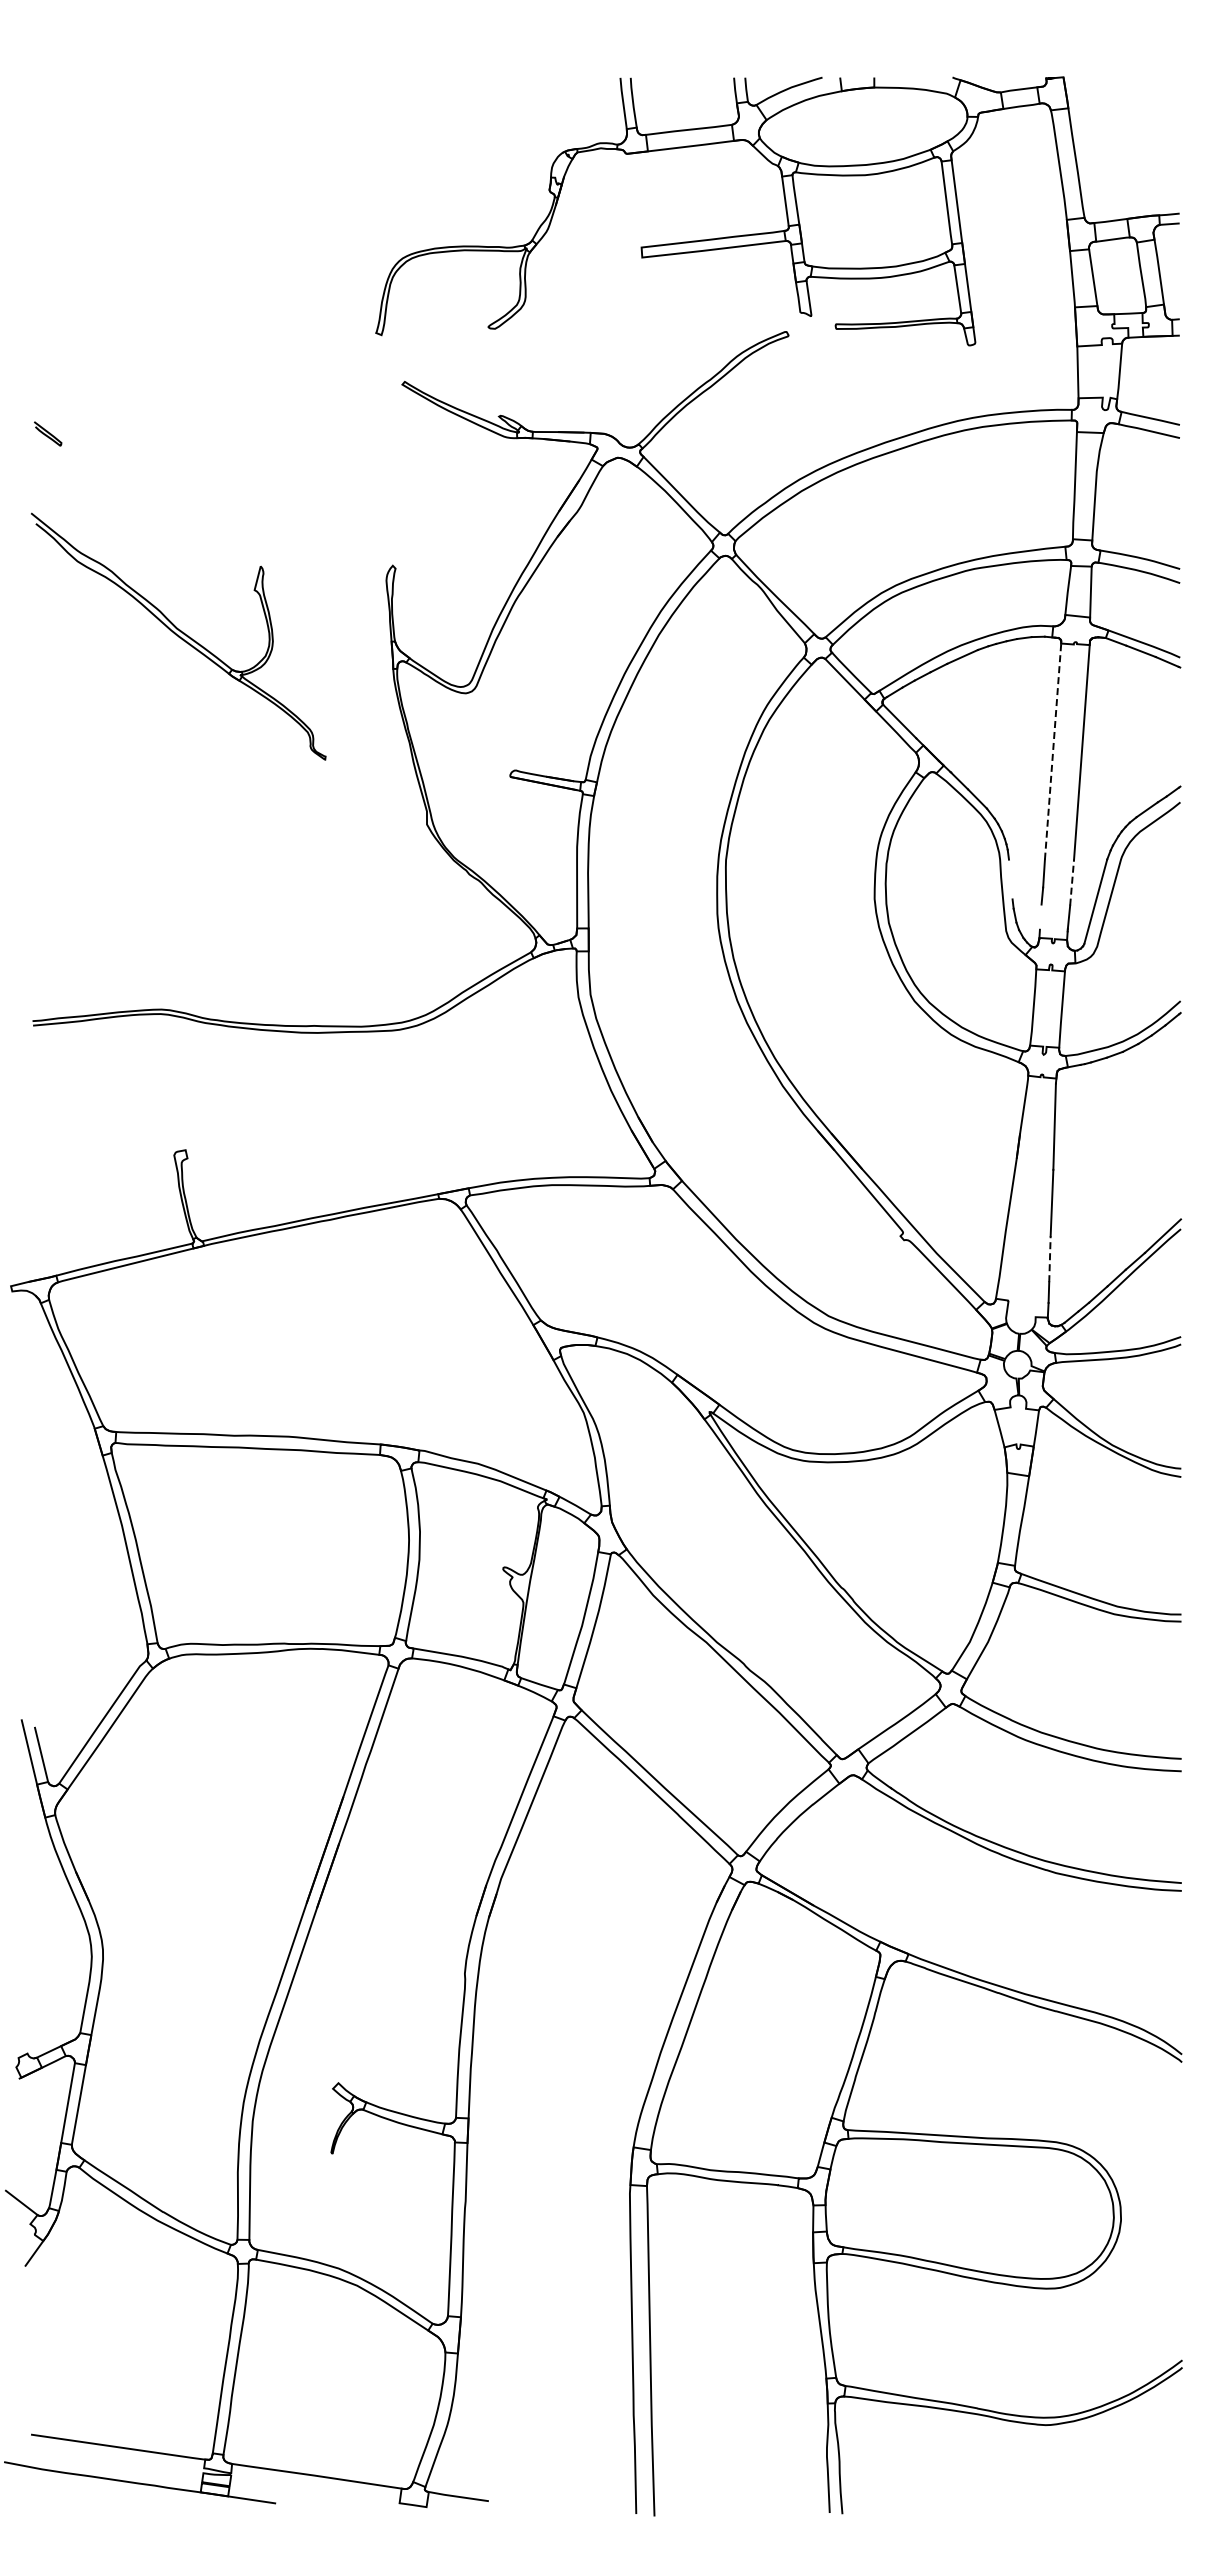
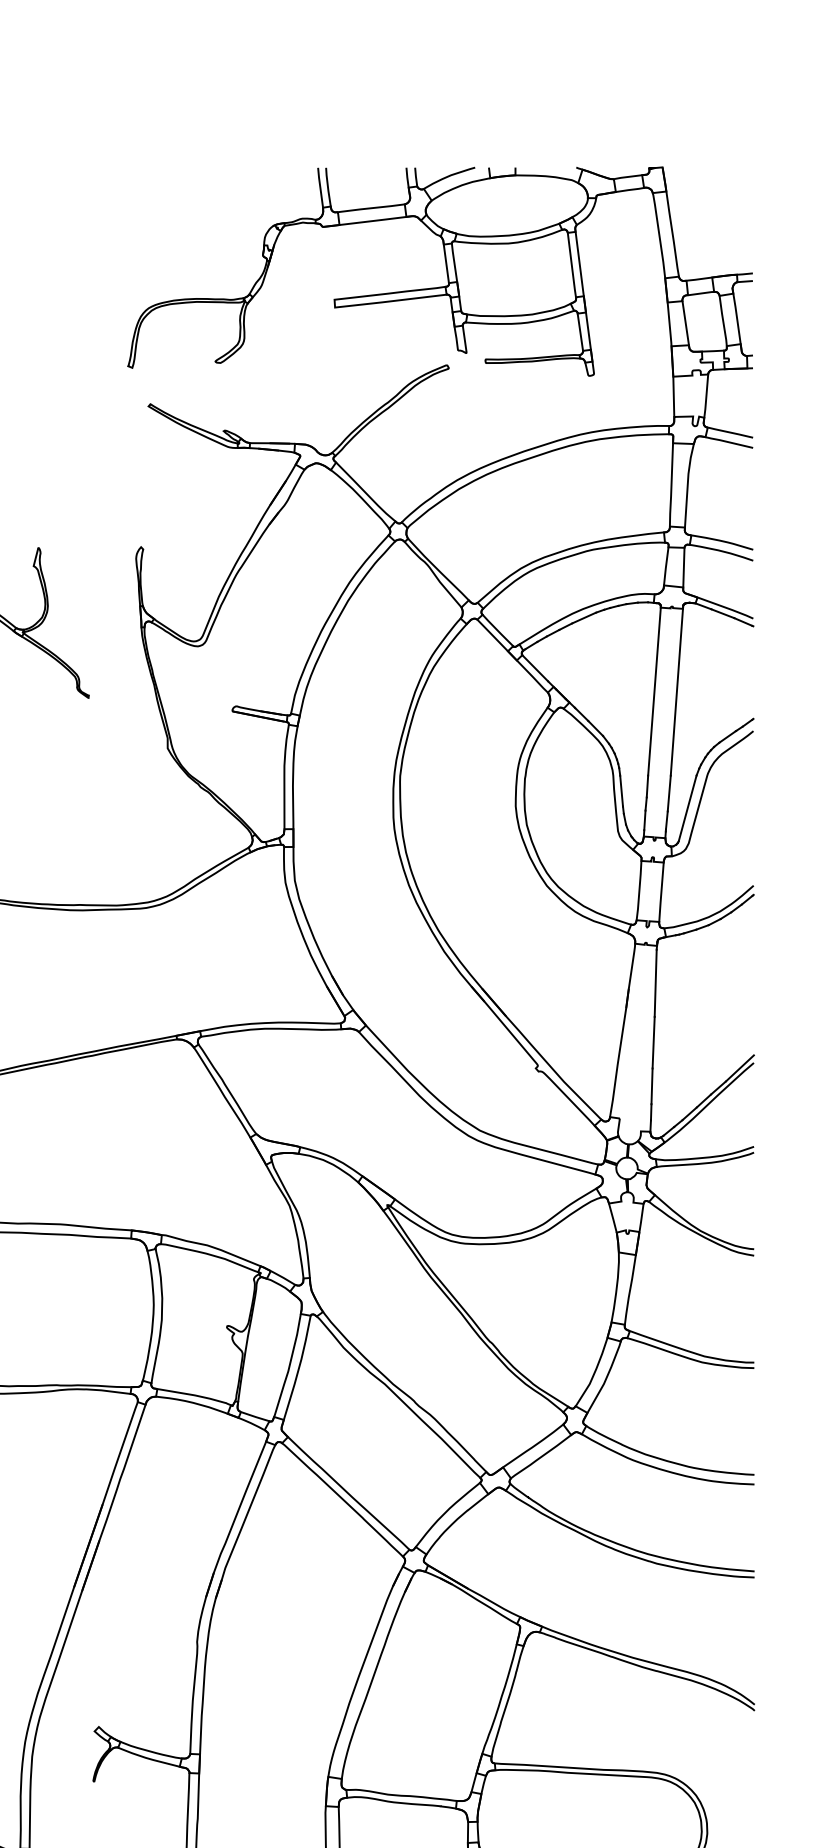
line: (1053, 751) -> (654, 691), dashed -> solid
line: (1010, 879) -> (621, 791), added
line: (1072, 882) -> (669, 793), dashed -> solid
line: (1040, 916) -> (644, 819), added
line: (1049, 1259) -> (651, 1086), dashed -> solid

